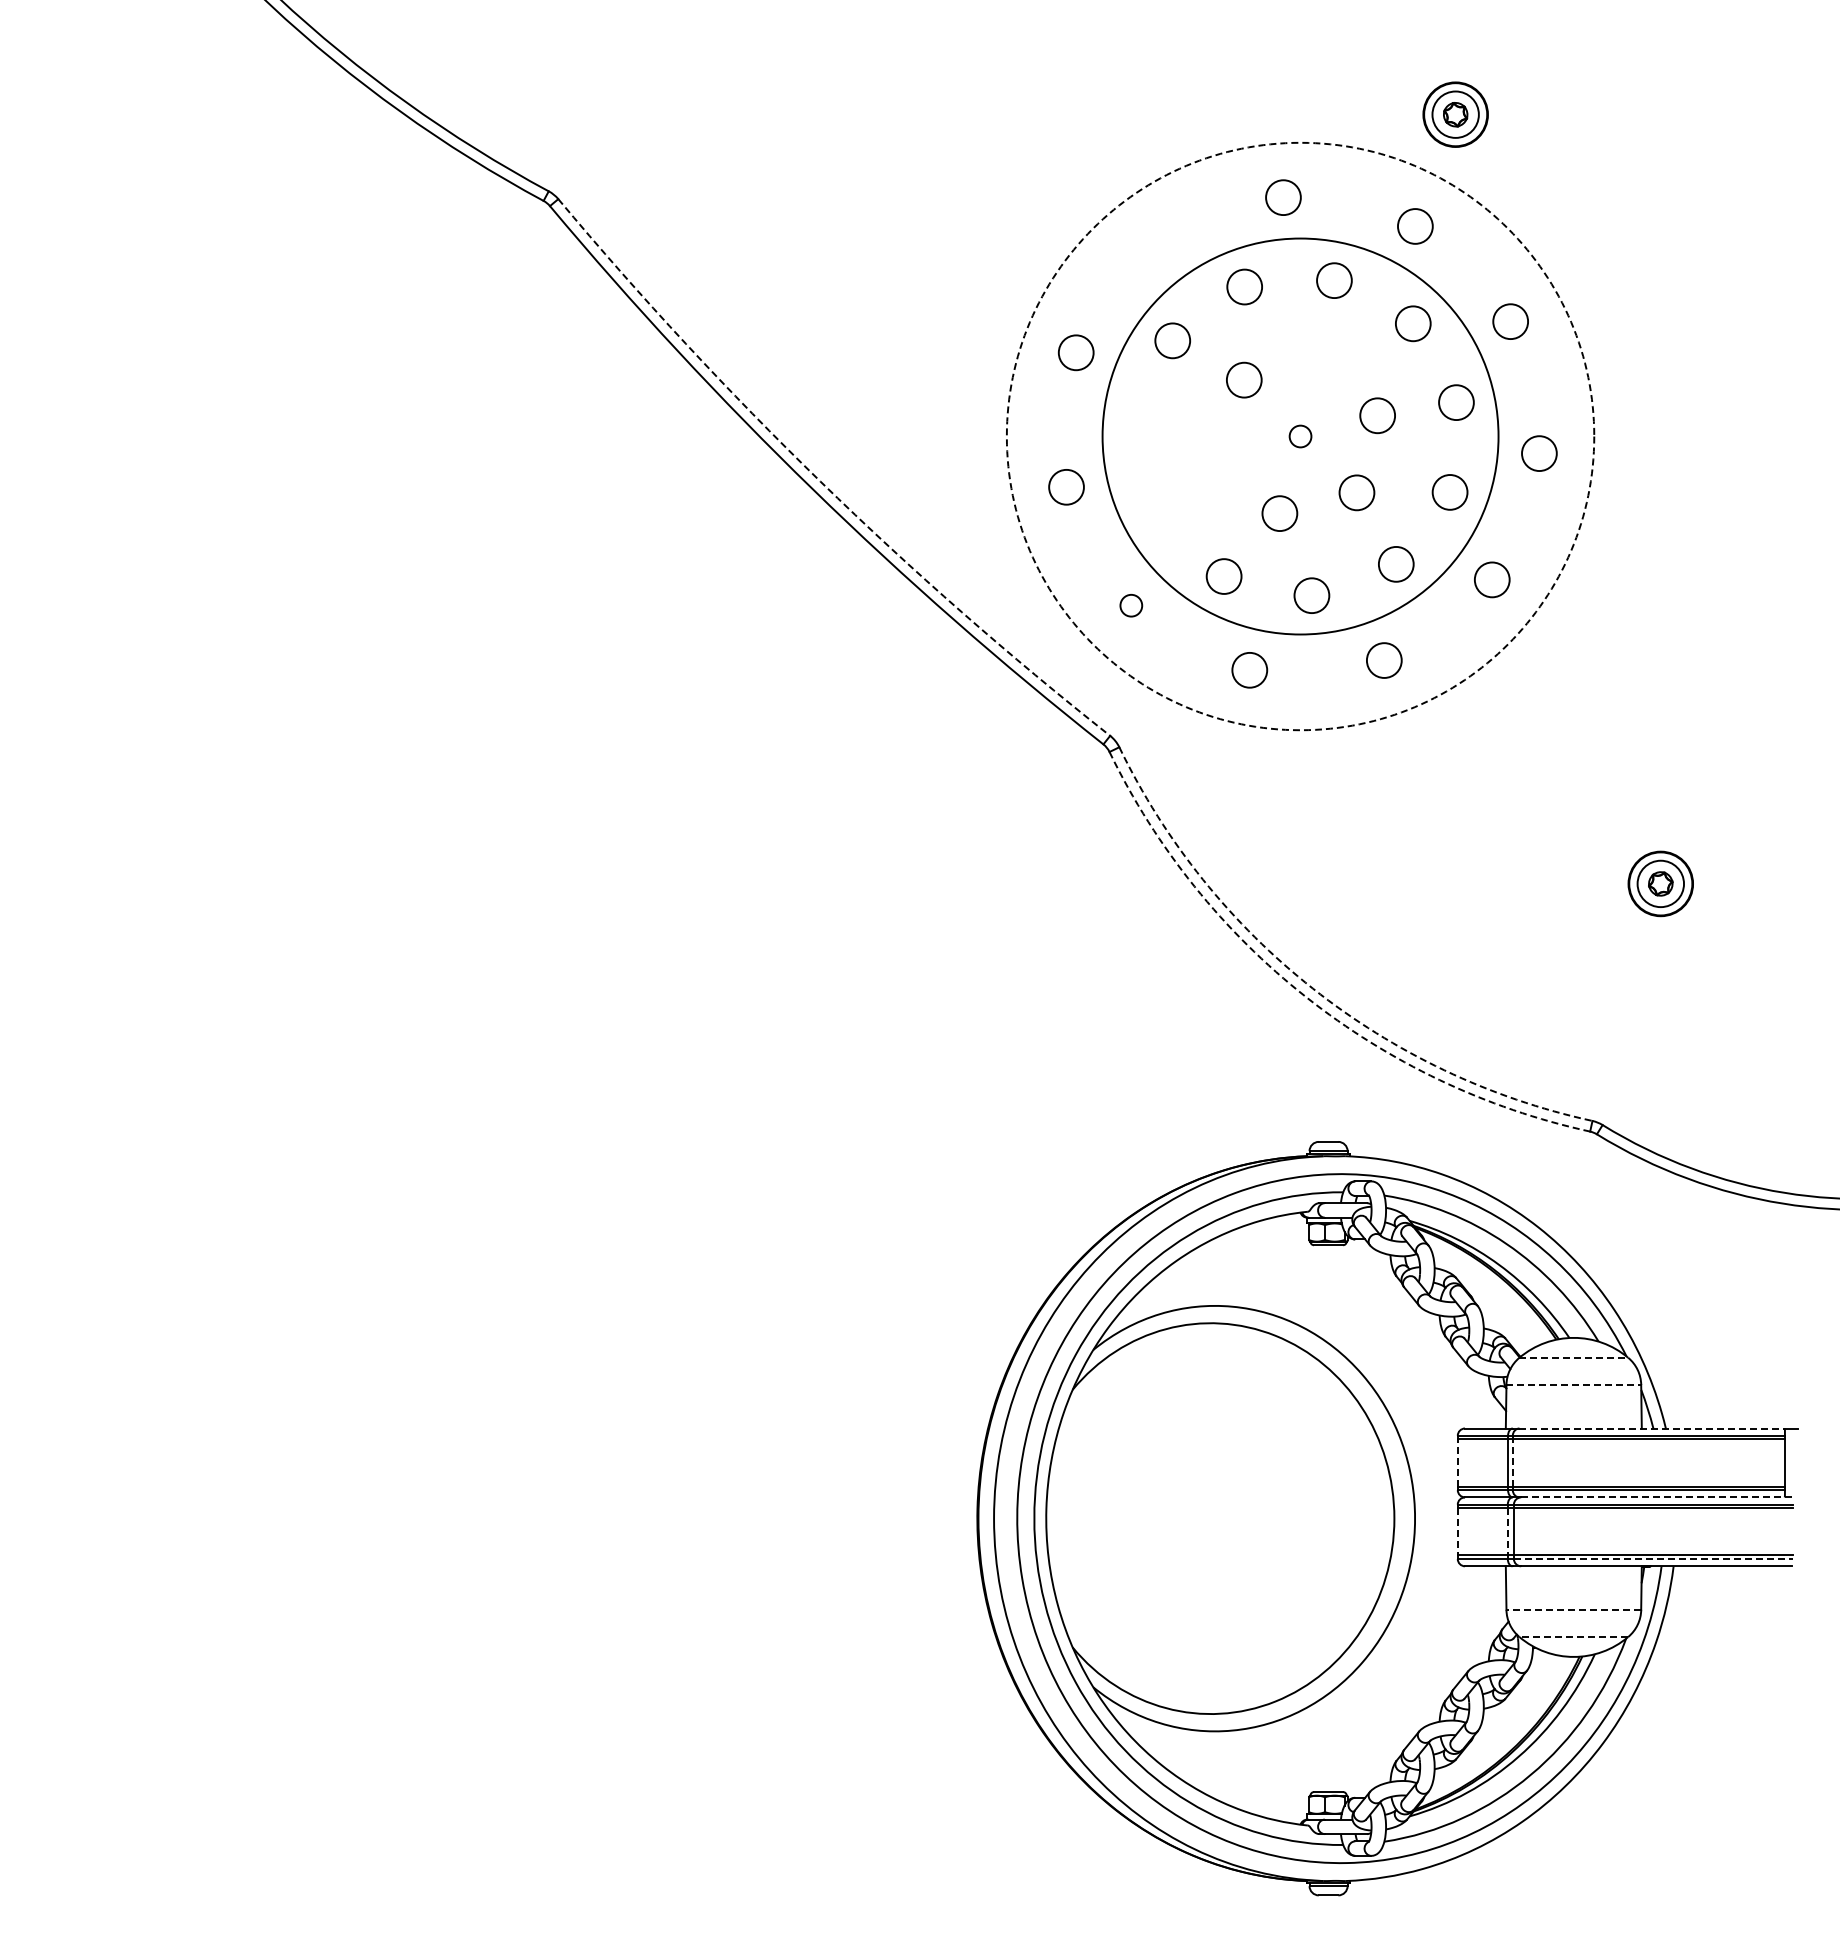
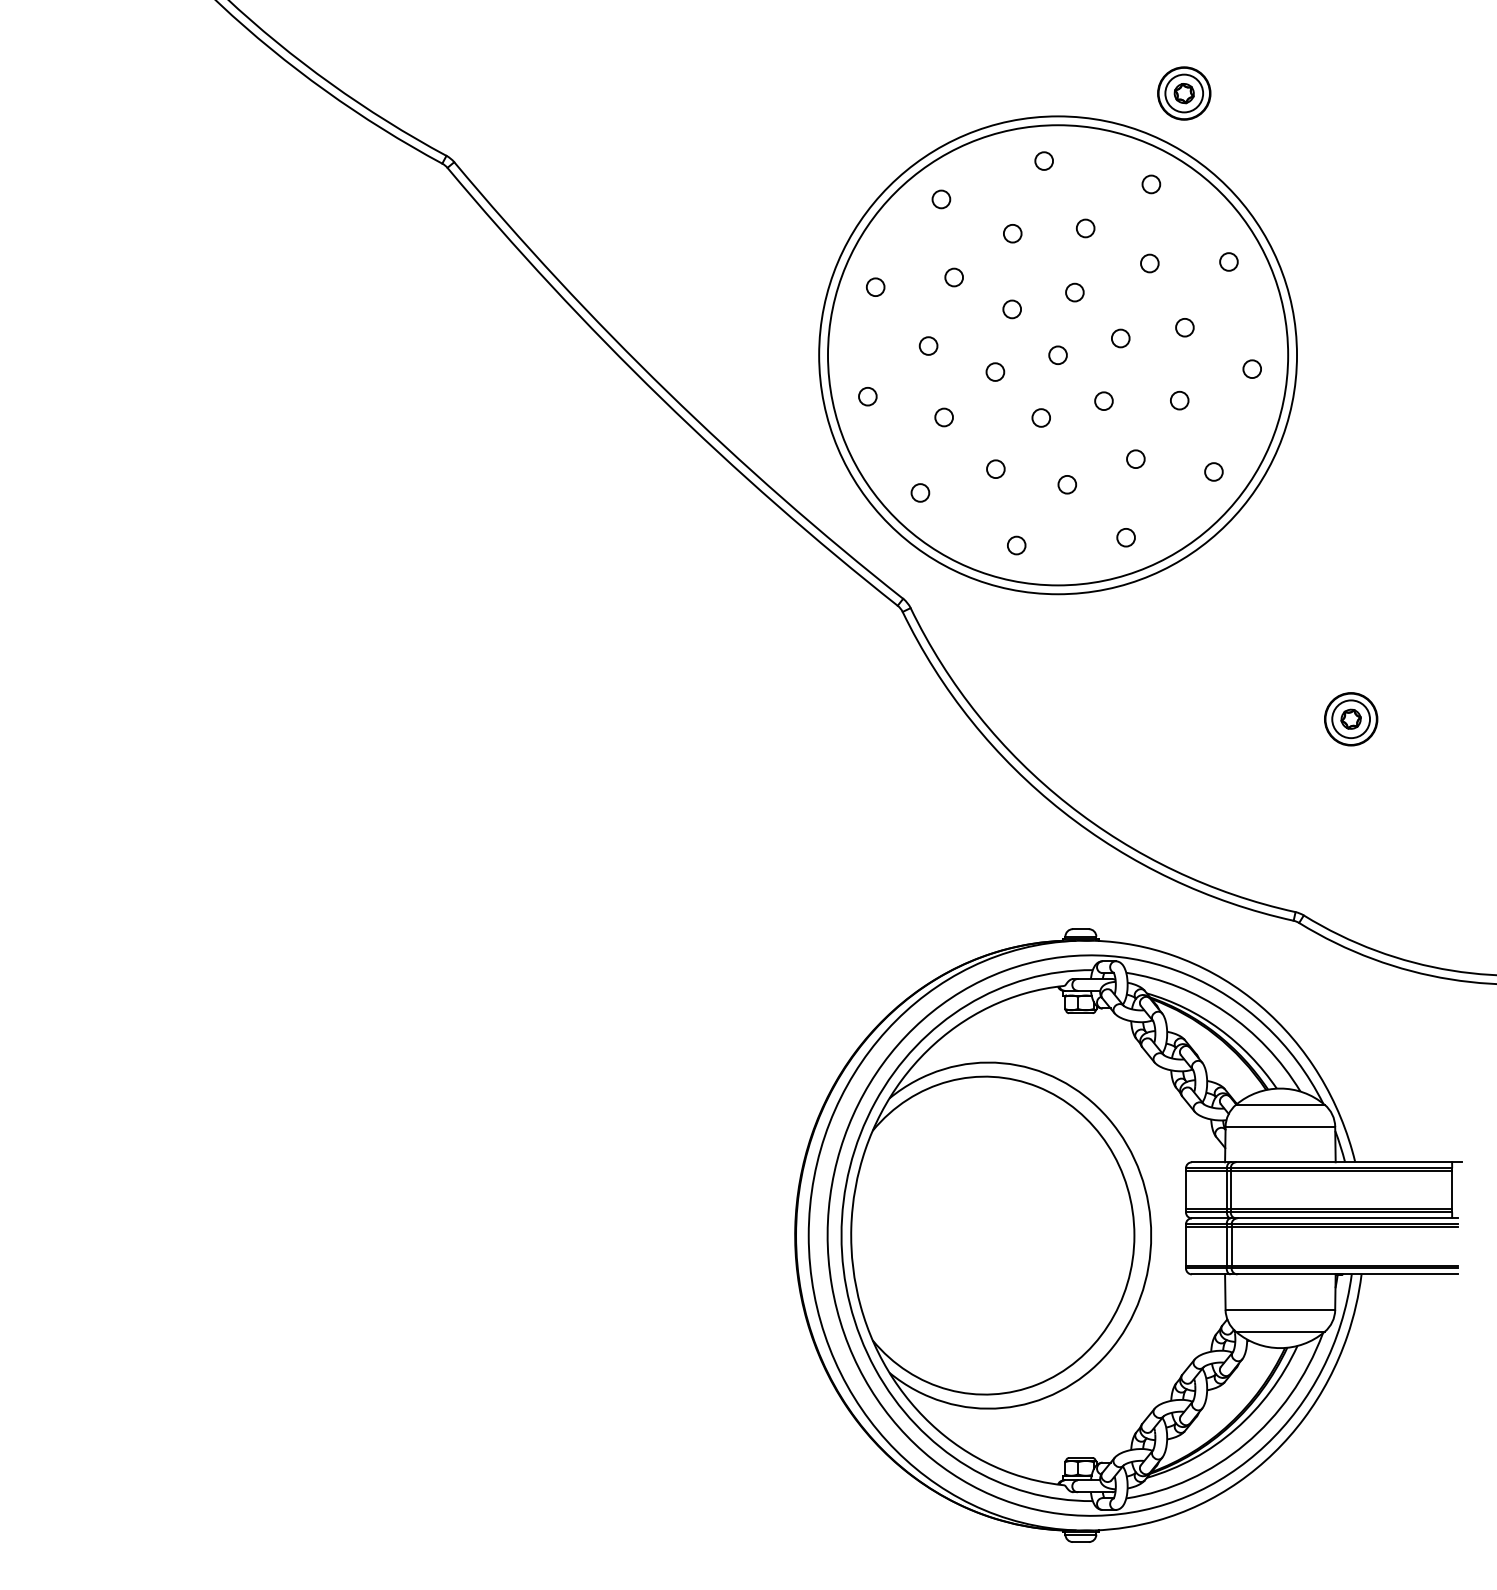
circle: (1283, 197) -> (1044, 160), size x0.62
circle: (1414, 226) -> (1150, 184), size x0.62
circle: (1156, 244) -> (940, 199), added
circle: (1334, 280) -> (1085, 228), size x0.62
circle: (1244, 286) -> (1012, 233), size x0.62
circle: (1510, 321) -> (1228, 261), size x0.62
circle: (1413, 323) -> (1149, 263), size x0.62
circle: (1172, 340) -> (953, 277), size x0.62
circle: (1076, 352) -> (875, 286), size x0.62
circle: (1320, 359) -> (1074, 292), added
circle: (1243, 379) -> (1011, 308), size x0.62
circle: (1456, 402) -> (1184, 327), size x0.62
circle: (1377, 415) -> (1120, 338), size x0.62
circle: (1141, 424) -> (928, 345), added
circle: (1300, 436) -> (1058, 355), dashed -> solid
circle: (1300, 436) -> (1058, 355), size x1.43
circle: (1538, 453) -> (1251, 369), size x0.62
circle: (1223, 456) -> (995, 371), added
arc: (820, 481) -> (667, 391), dashed -> solid
circle: (1066, 487) -> (867, 396), size x0.62
circle: (1449, 491) -> (1179, 400), size x0.62
circle: (1356, 492) -> (1103, 400), size x0.62
circle: (1160, 512) -> (944, 417), added
circle: (1279, 513) -> (1040, 417), size x0.62
circle: (1395, 563) -> (1135, 458), size x0.62
circle: (1223, 576) -> (995, 469), size x0.62
circle: (1491, 579) -> (1213, 471), size x0.62
circle: (1311, 595) -> (1066, 484), size x0.62
circle: (1383, 660) -> (1125, 537), size x0.62
circle: (1249, 670) -> (1016, 545), size x0.62
arc: (1312, 988) -> (1067, 804), dashed -> solid
arc: (1306, 997) -> (1062, 811), dashed -> solid
line: (1574, 1357) -> (1280, 1104), dashed -> solid
line: (1574, 1384) -> (1280, 1126), dashed -> solid
line: (1652, 1428) -> (1344, 1162), dashed -> solid
line: (1457, 1462) -> (1185, 1189), dashed -> solid
line: (1512, 1462) -> (1230, 1189), dashed -> solid
line: (1656, 1497) -> (1347, 1218), dashed -> solid
line: (1457, 1531) -> (1185, 1246), dashed -> solid
line: (1507, 1531) -> (1226, 1246), dashed -> solid
line: (1653, 1559) -> (1345, 1268), dashed -> solid
line: (1573, 1609) -> (1280, 1309), dashed -> solid
line: (1573, 1637) -> (1280, 1332), dashed -> solid

